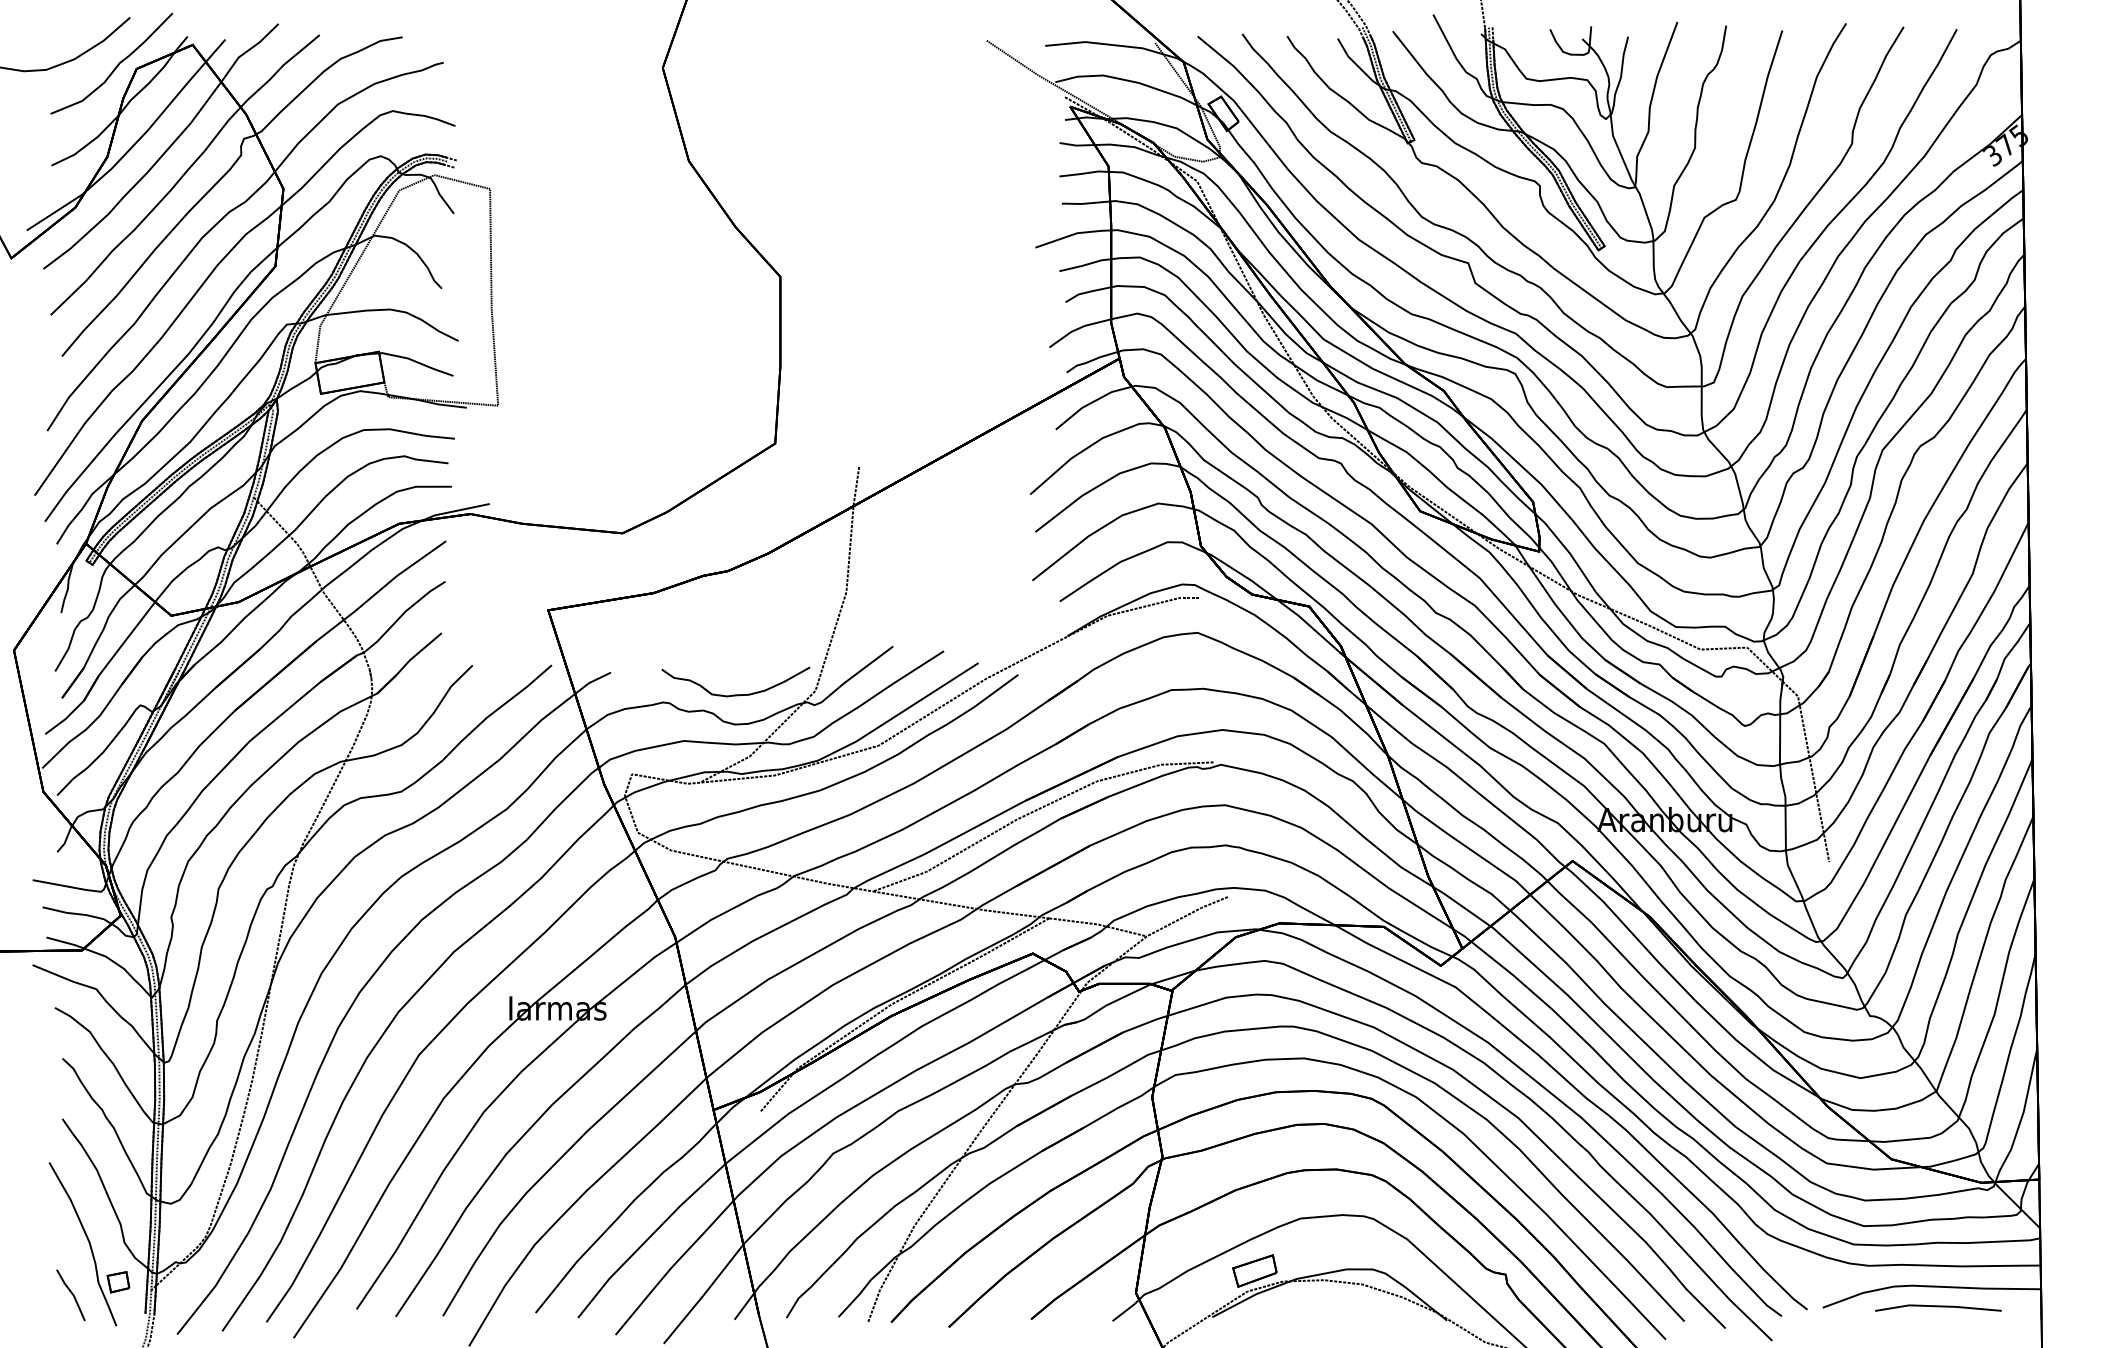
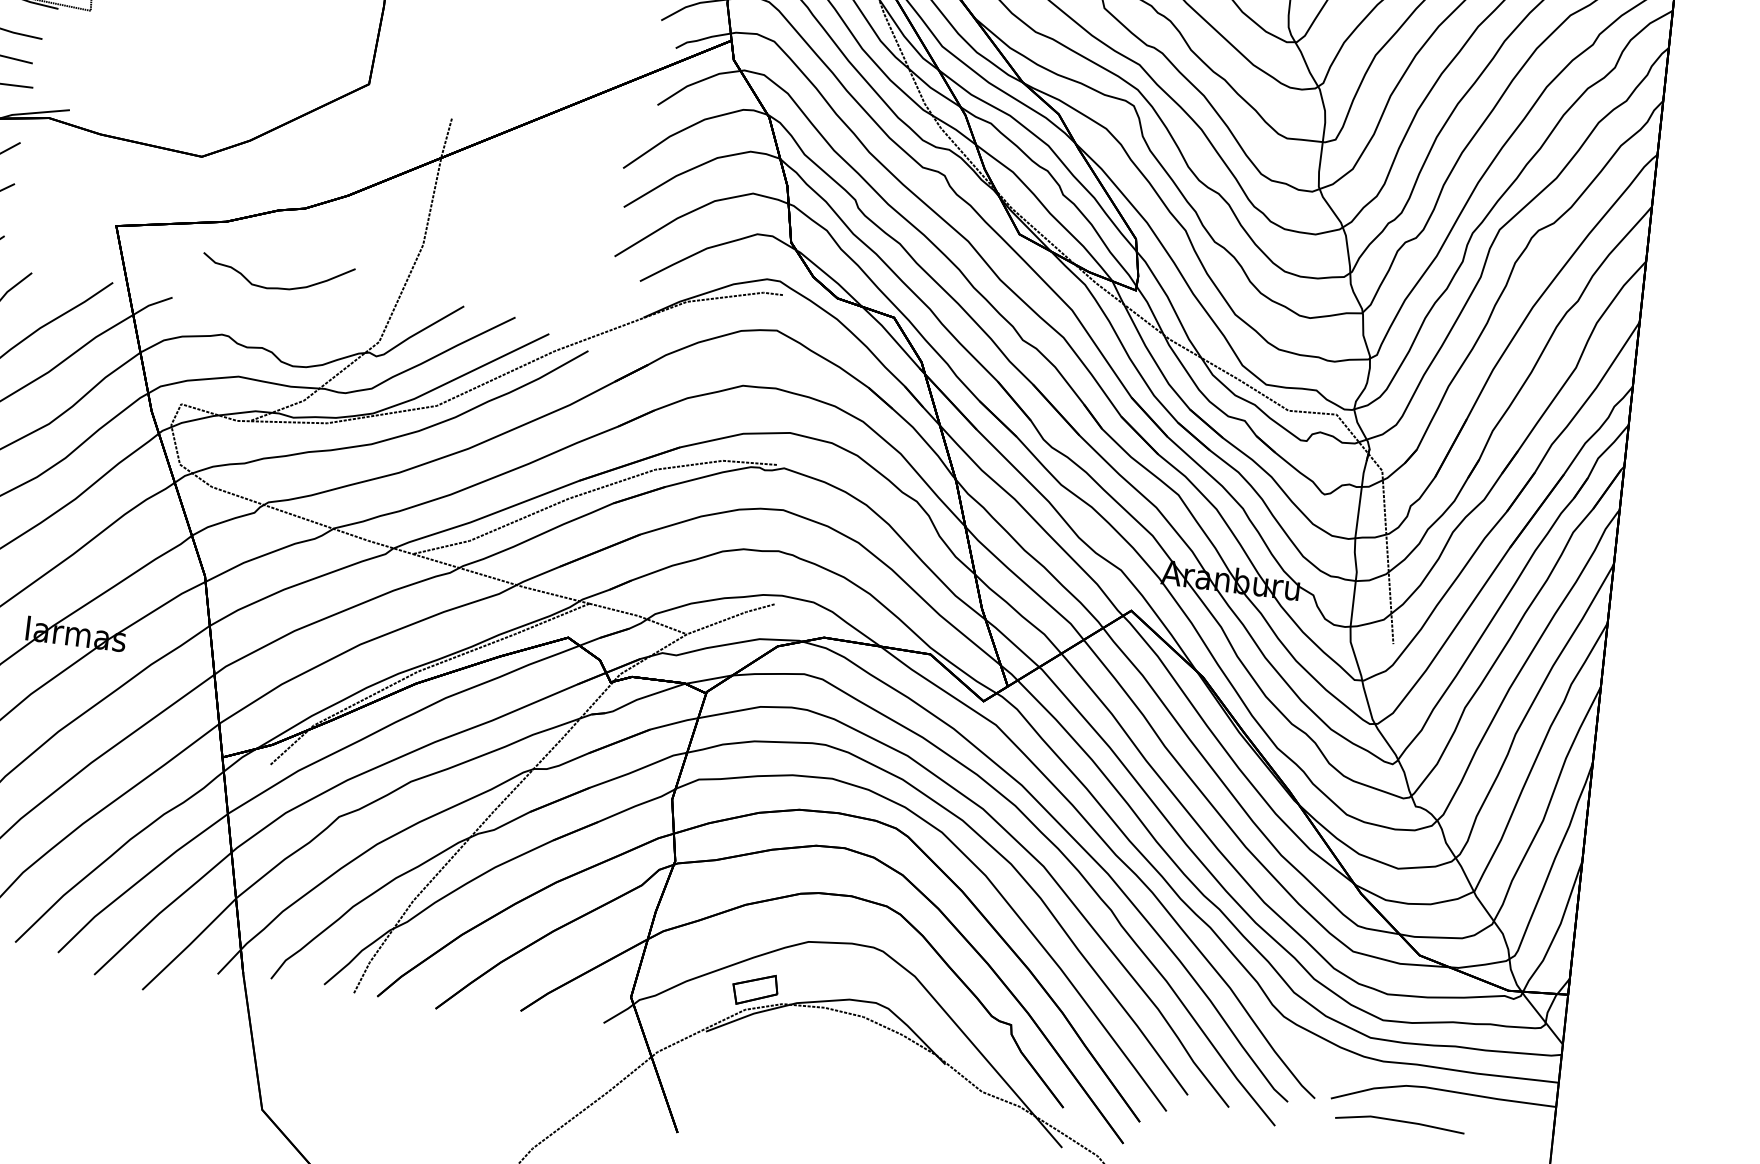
curve: (735, 694) -> (275, 287), moved
line: (1938, 1307) -> (1400, 1122), moved

